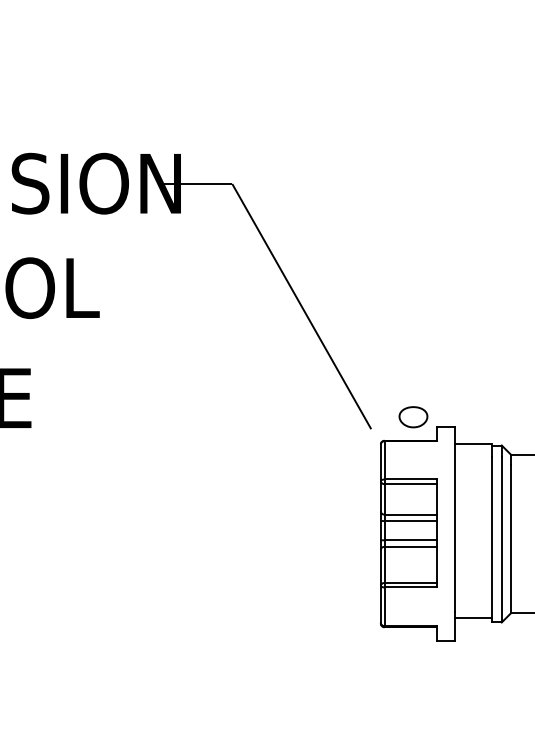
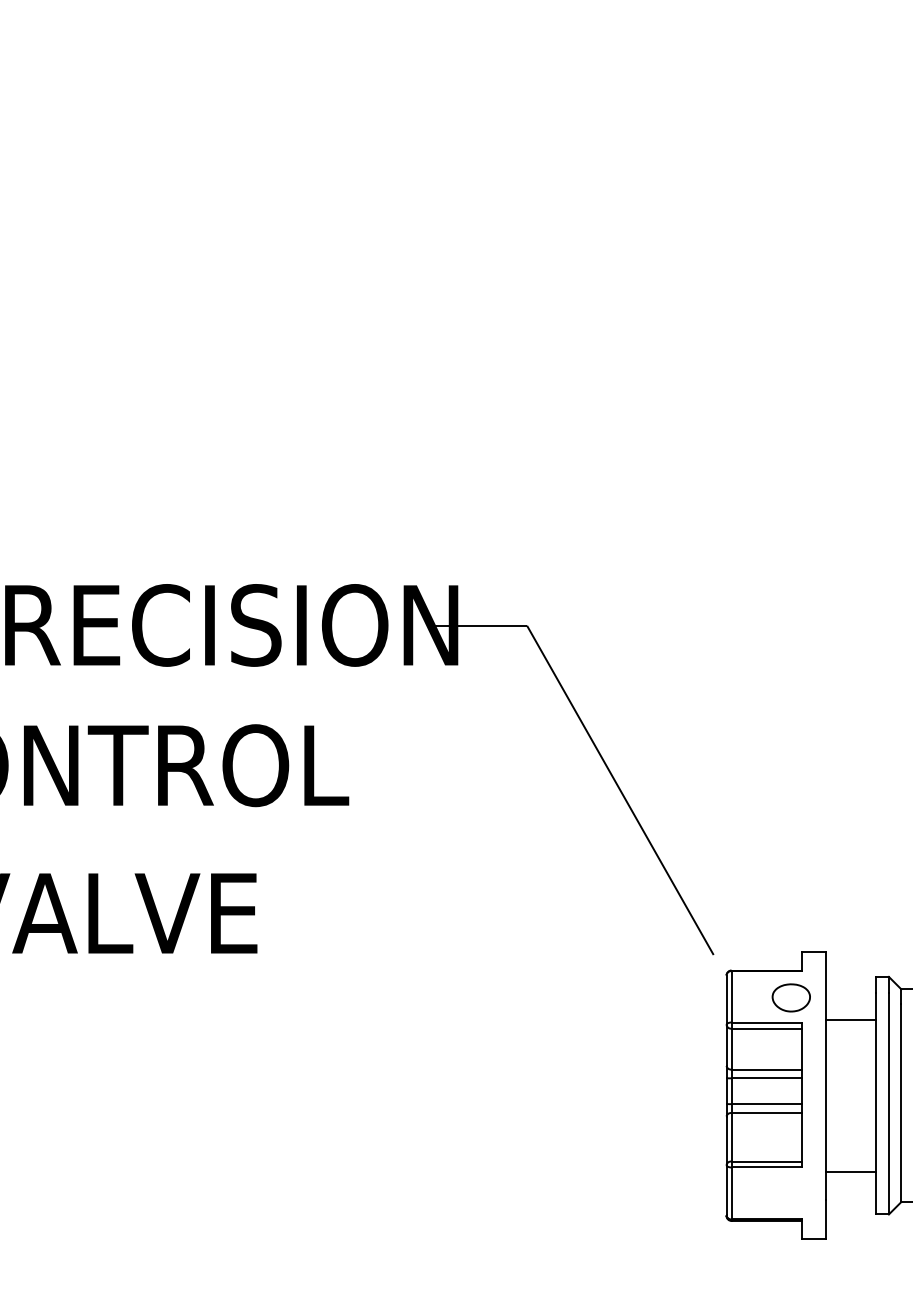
part: (412, 416) -> (790, 997), moved
line: (473, 443) -> (851, 1019), moved
line: (473, 618) -> (851, 1171), moved

